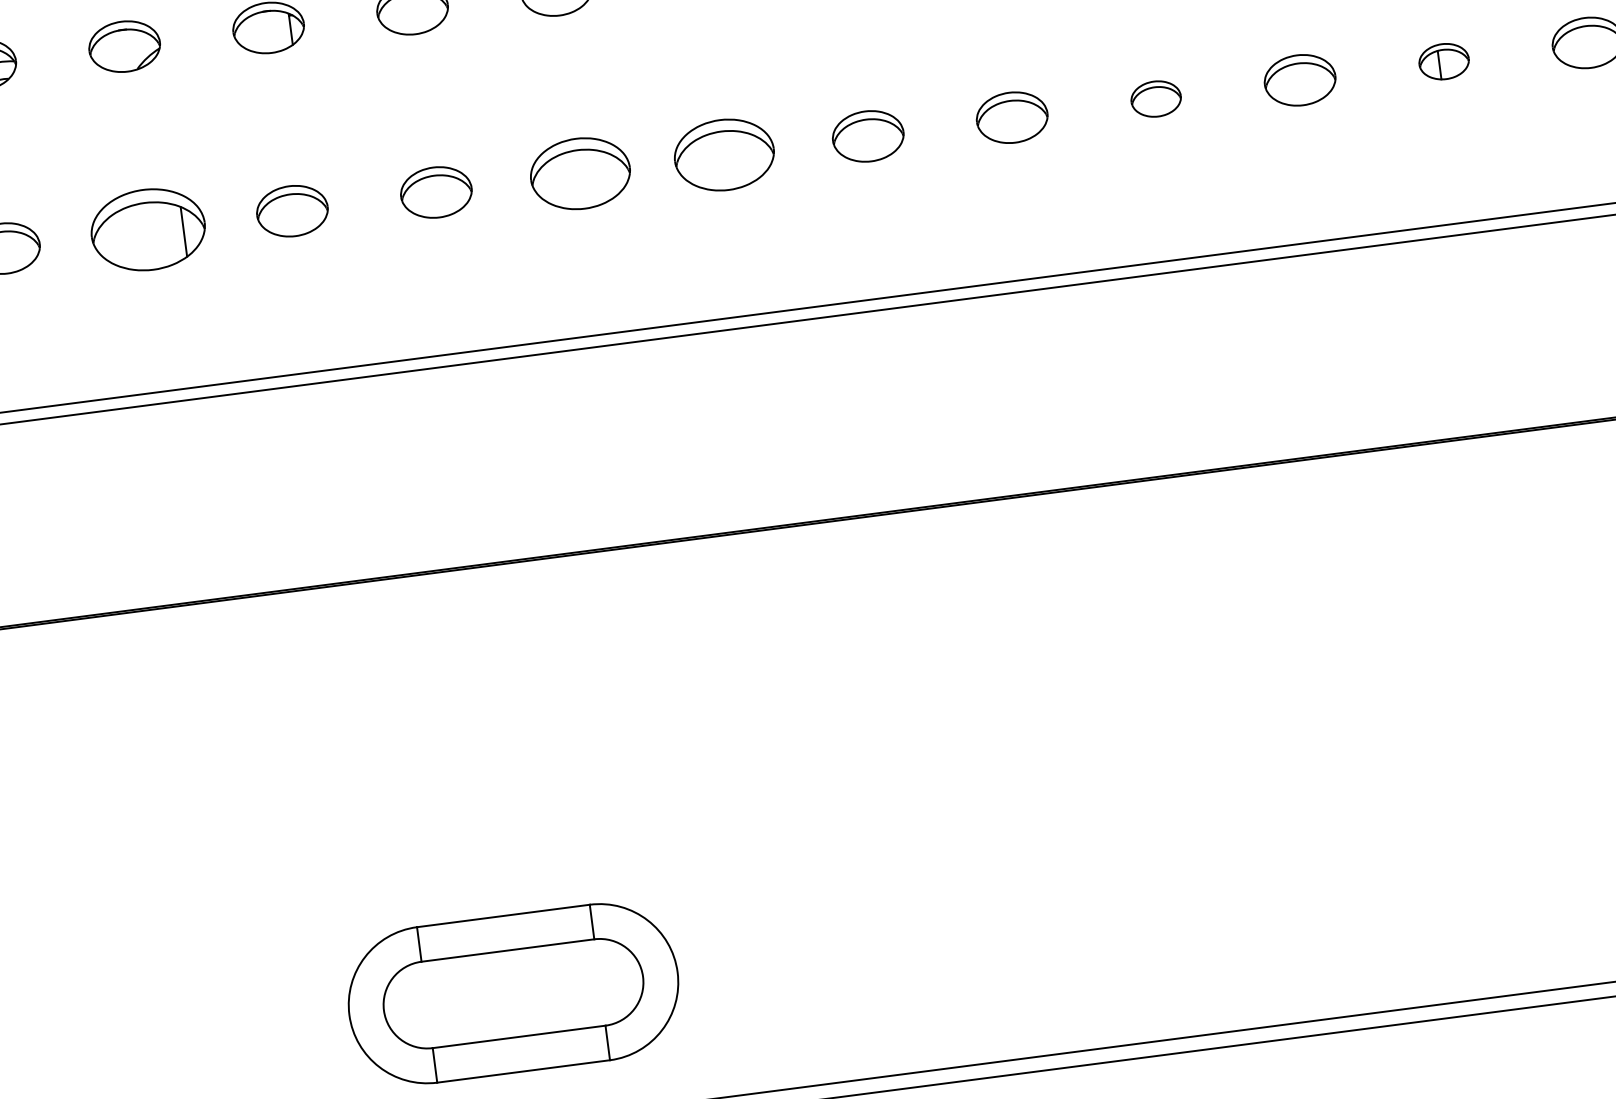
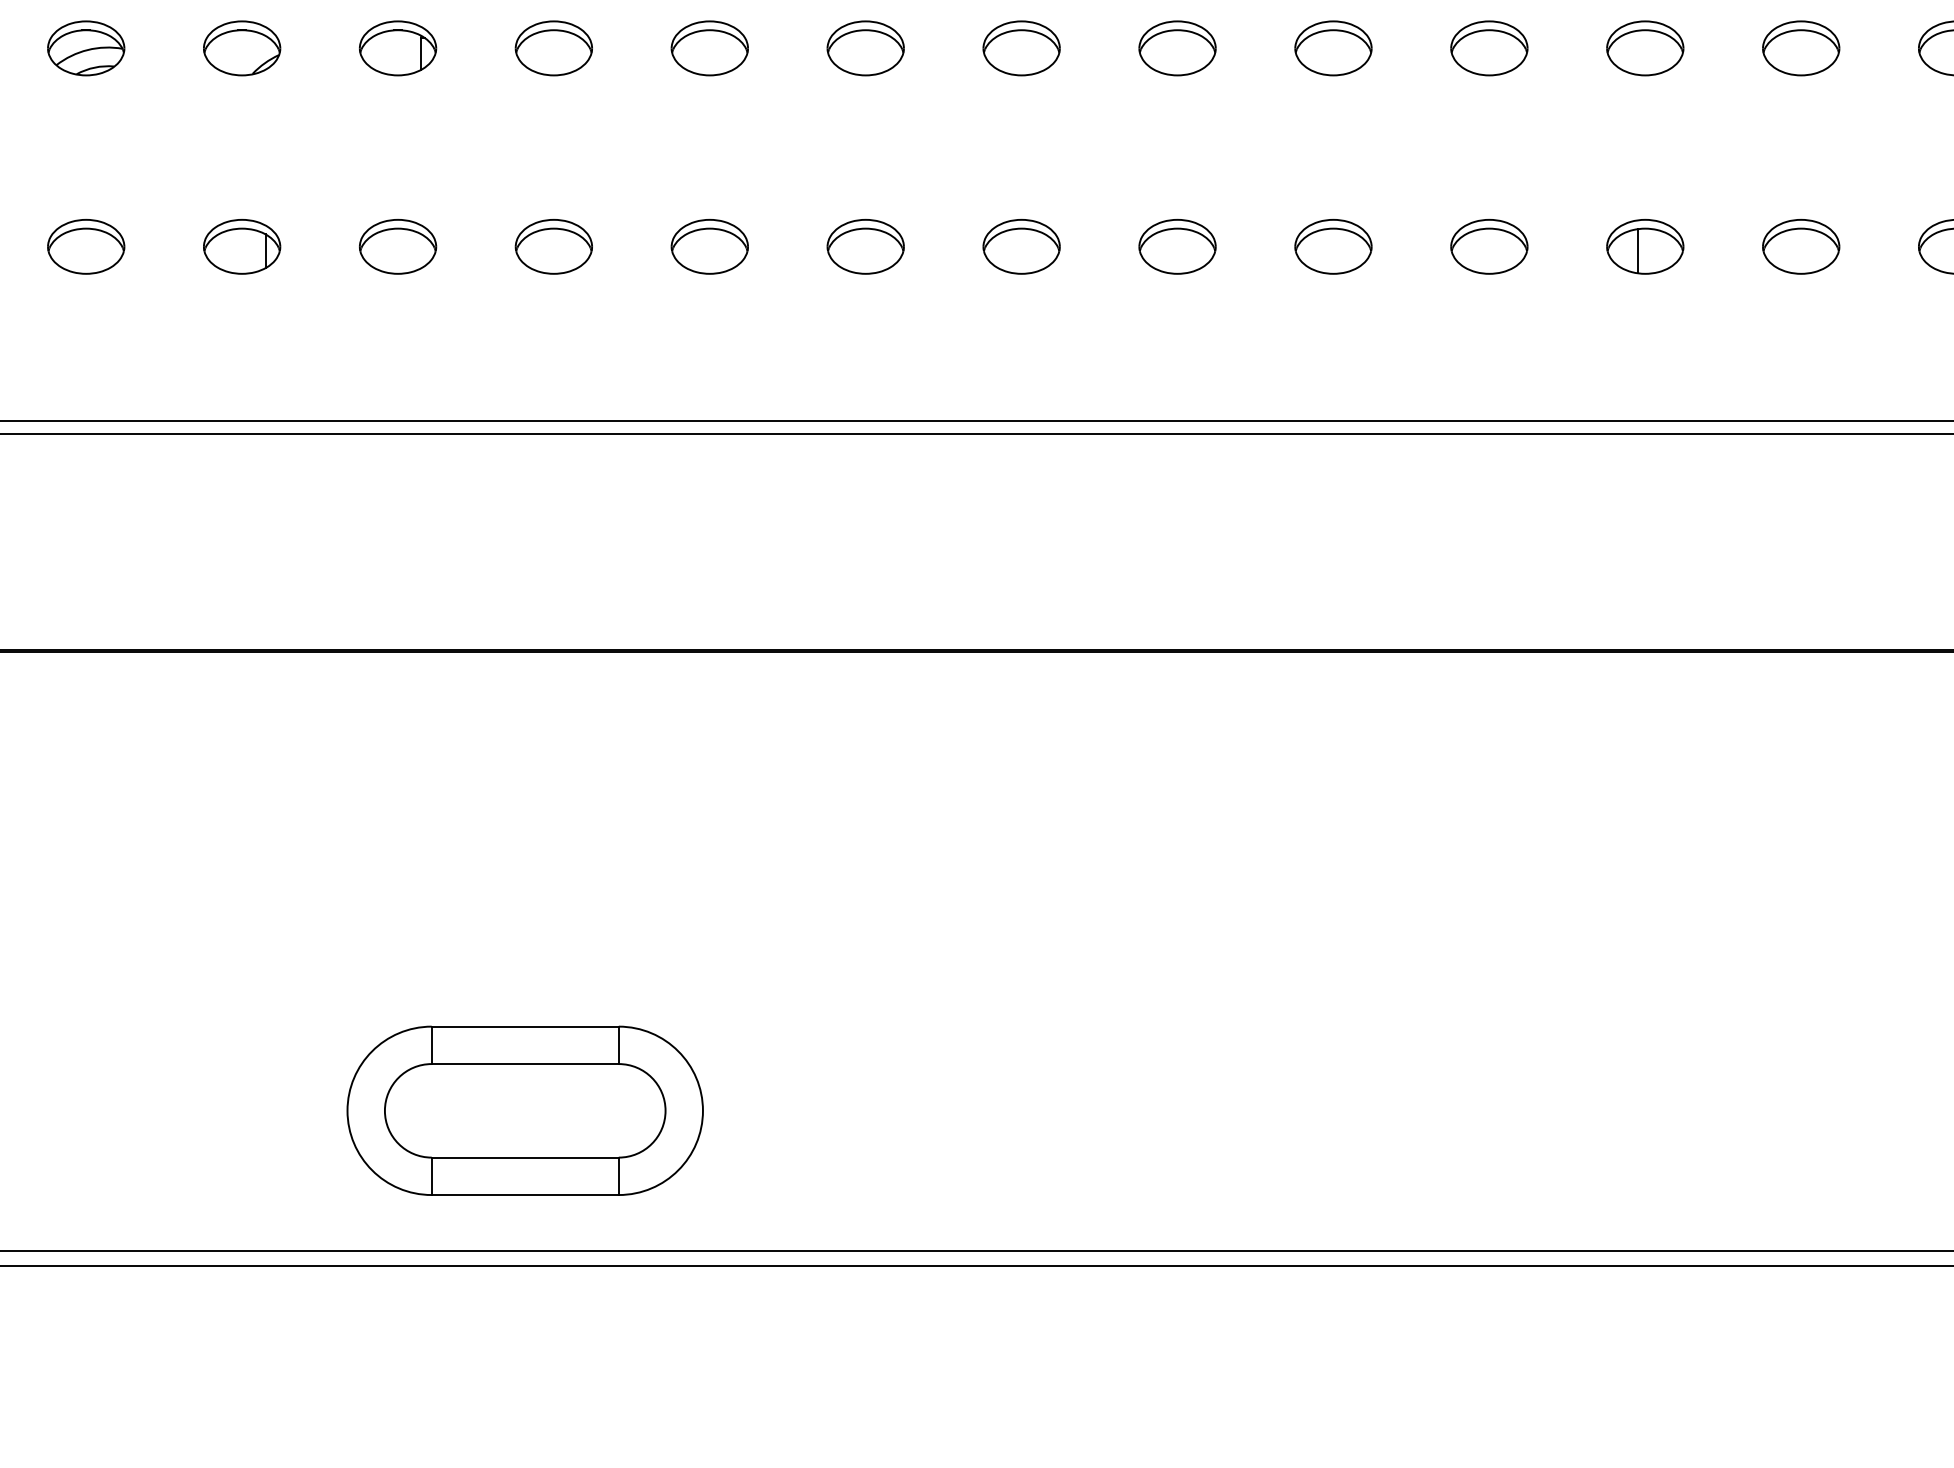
part: (1444, 61) -> (1645, 246), size x1.43
part: (1156, 98) -> (1333, 246), size x1.43
part: (724, 154) -> (865, 246), size x0.71
part: (580, 173) -> (709, 246), size x0.71
part: (148, 229) -> (242, 246), size x0.62

